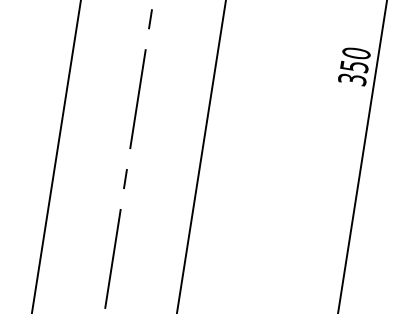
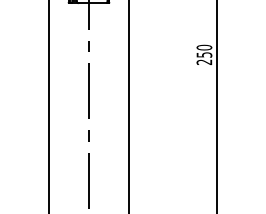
text: (352, 78) -> (204, 61), 350 -> 250

